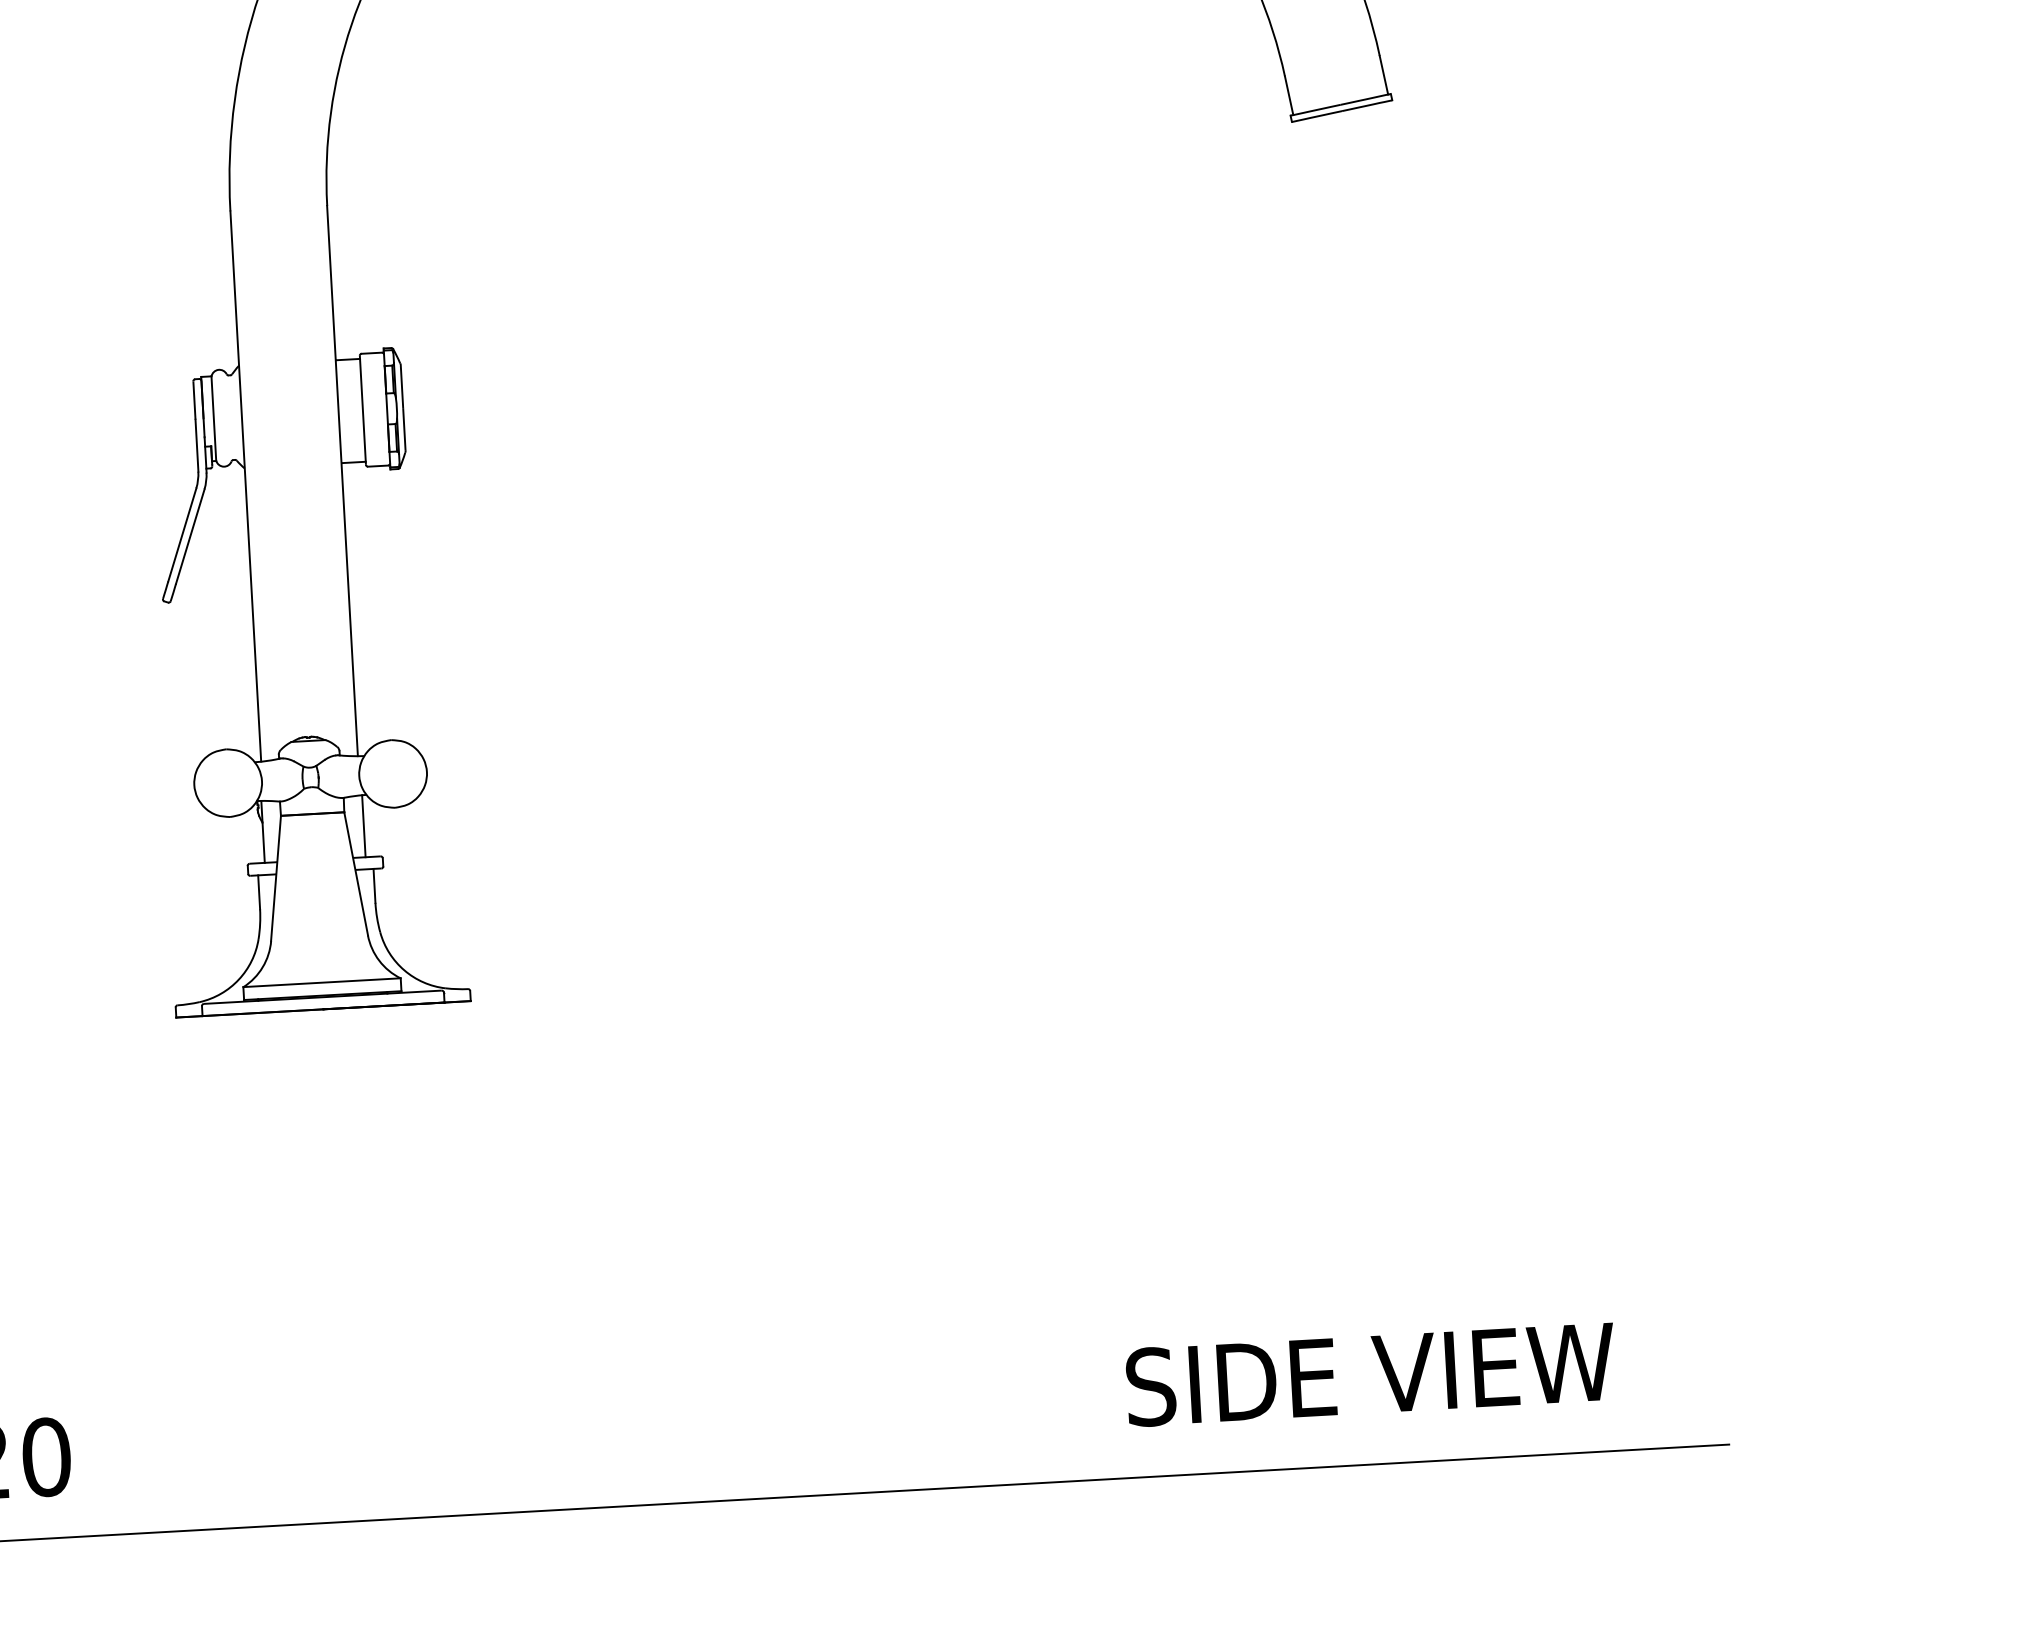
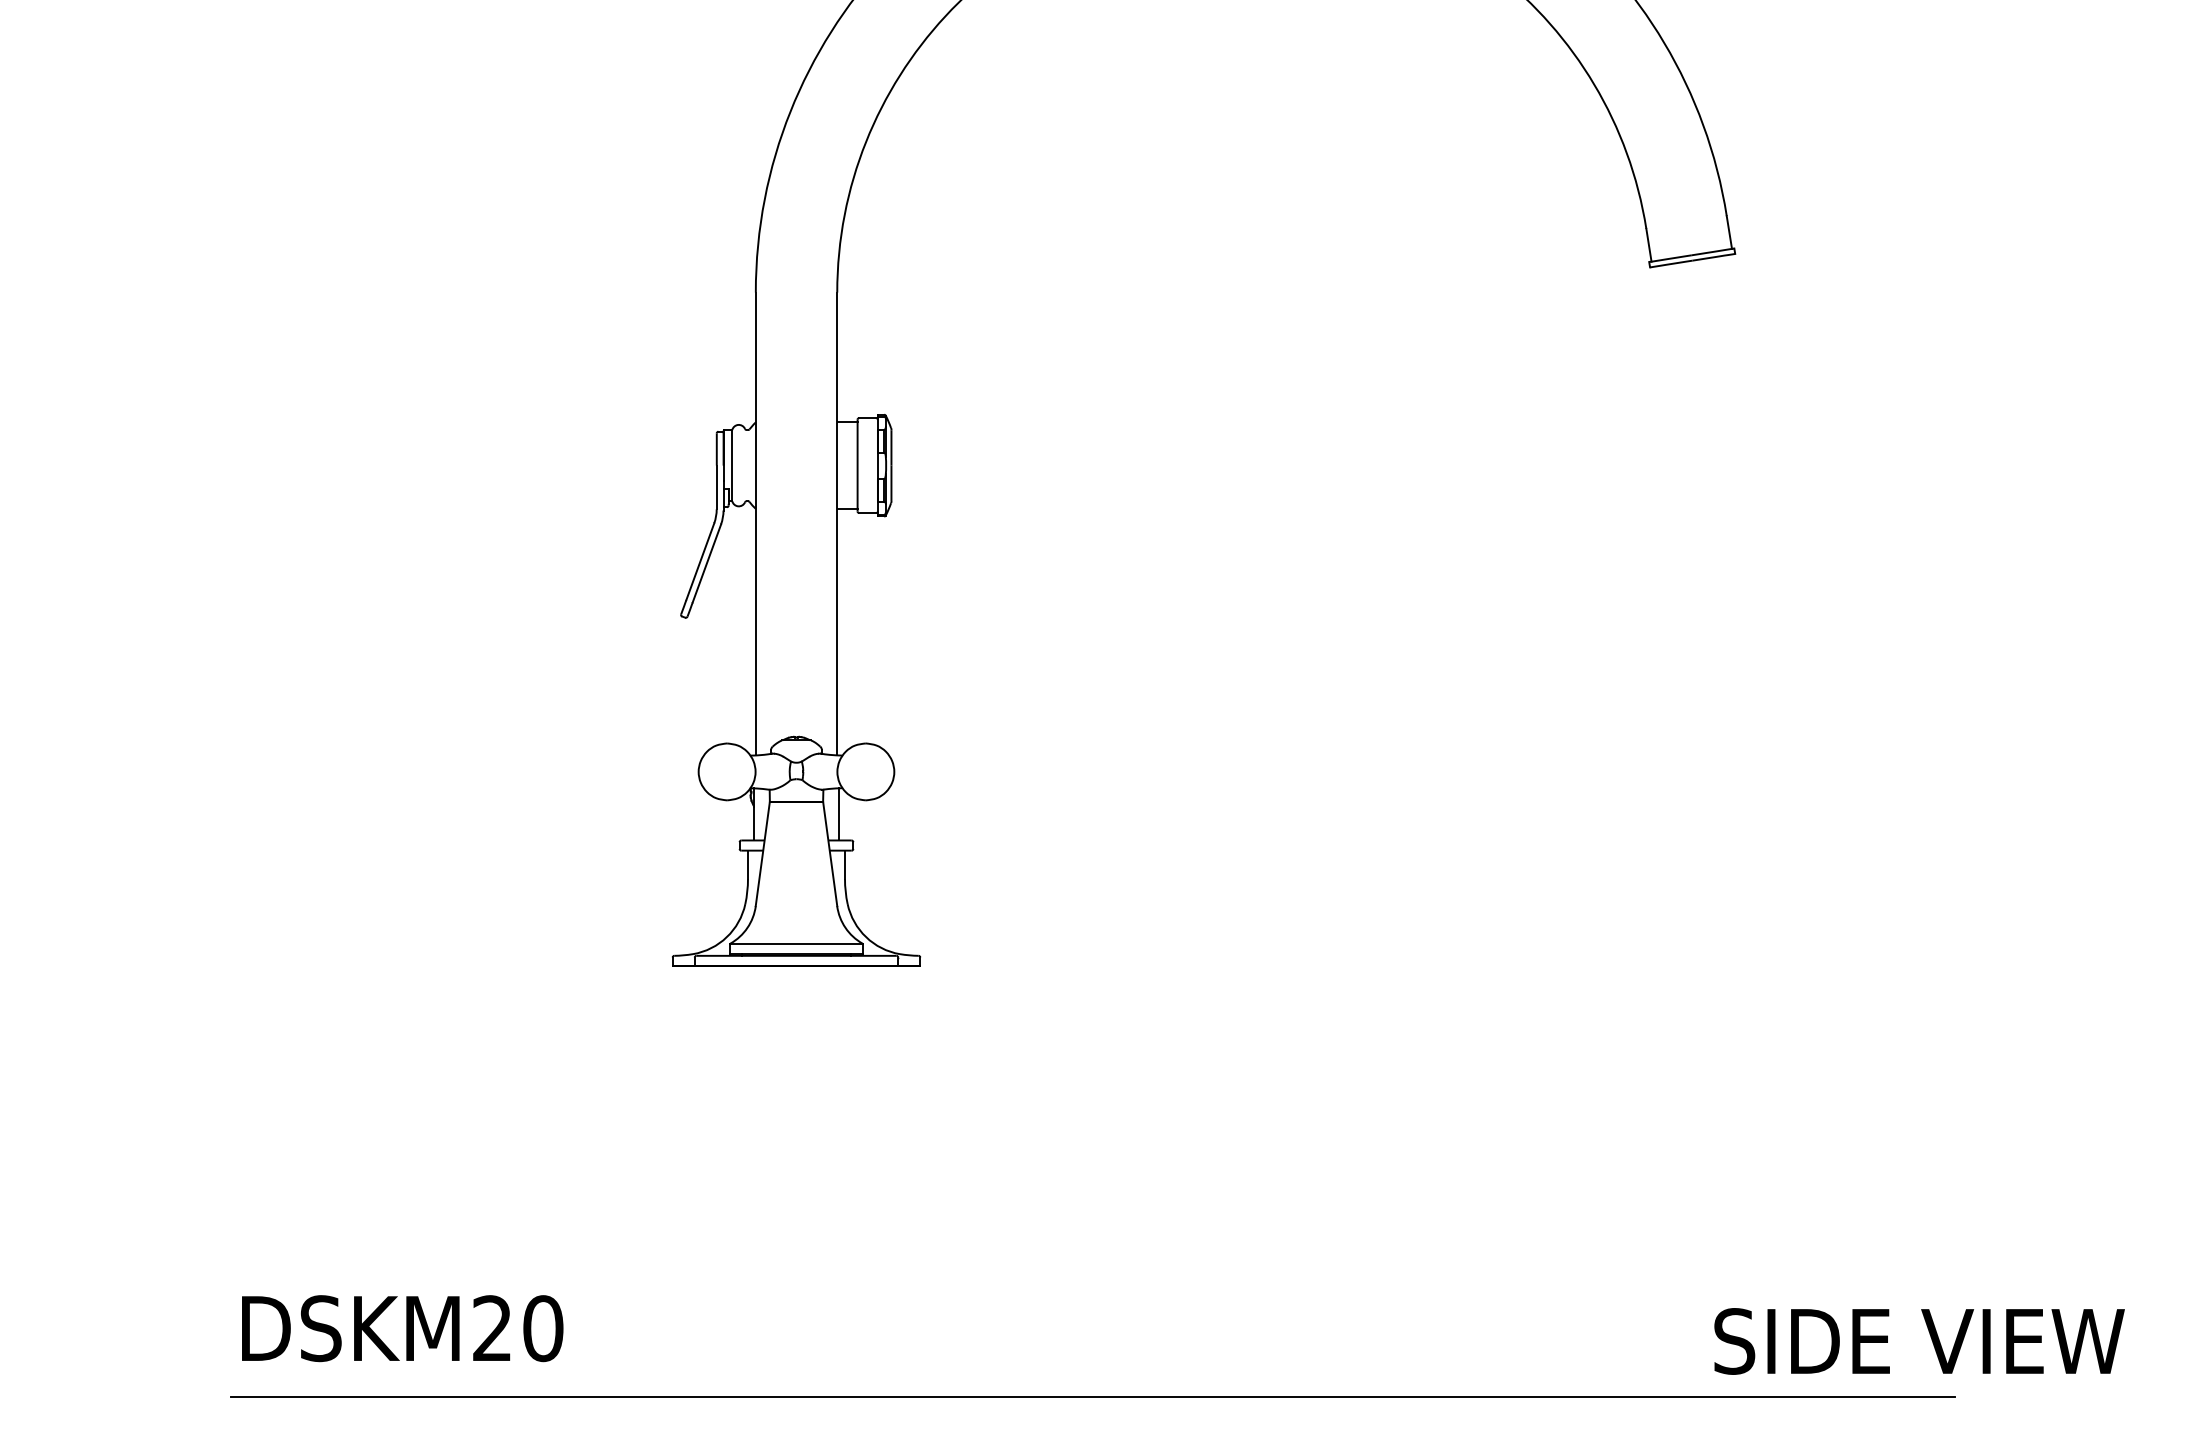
text: (1370, 1374) -> (1919, 1341), moved

